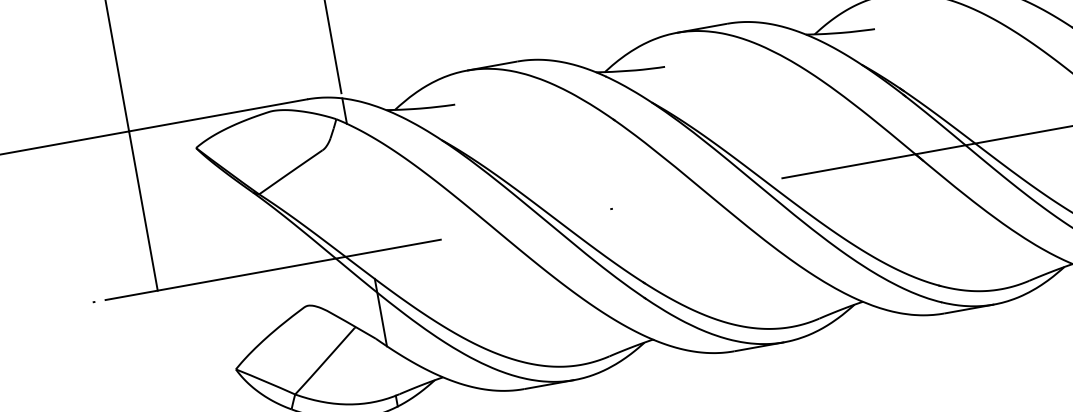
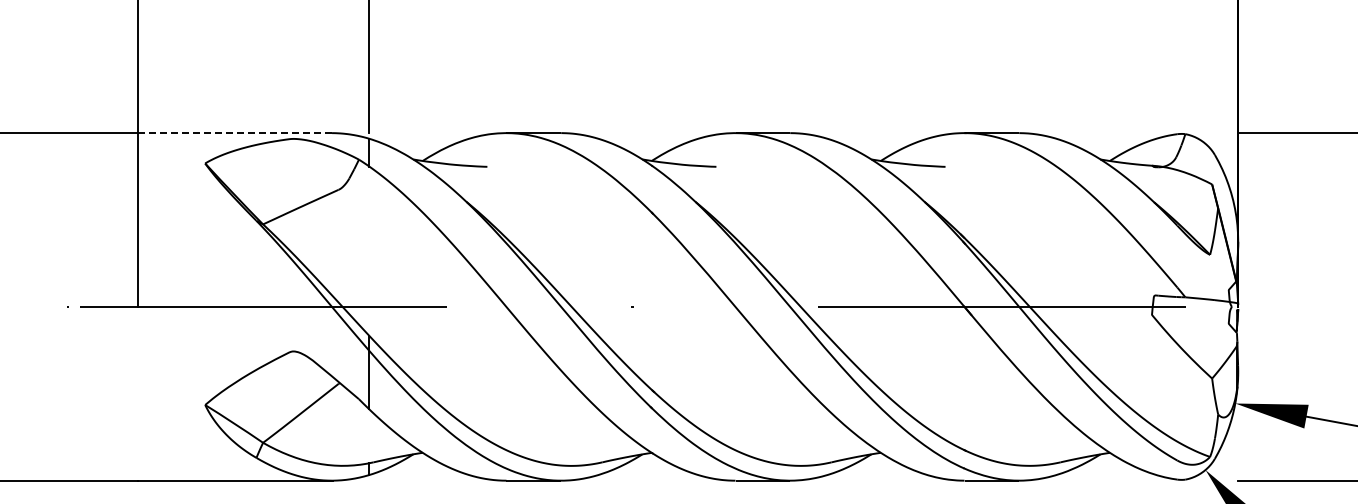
line: (217, 115) -> (234, 133), solid -> dashed

